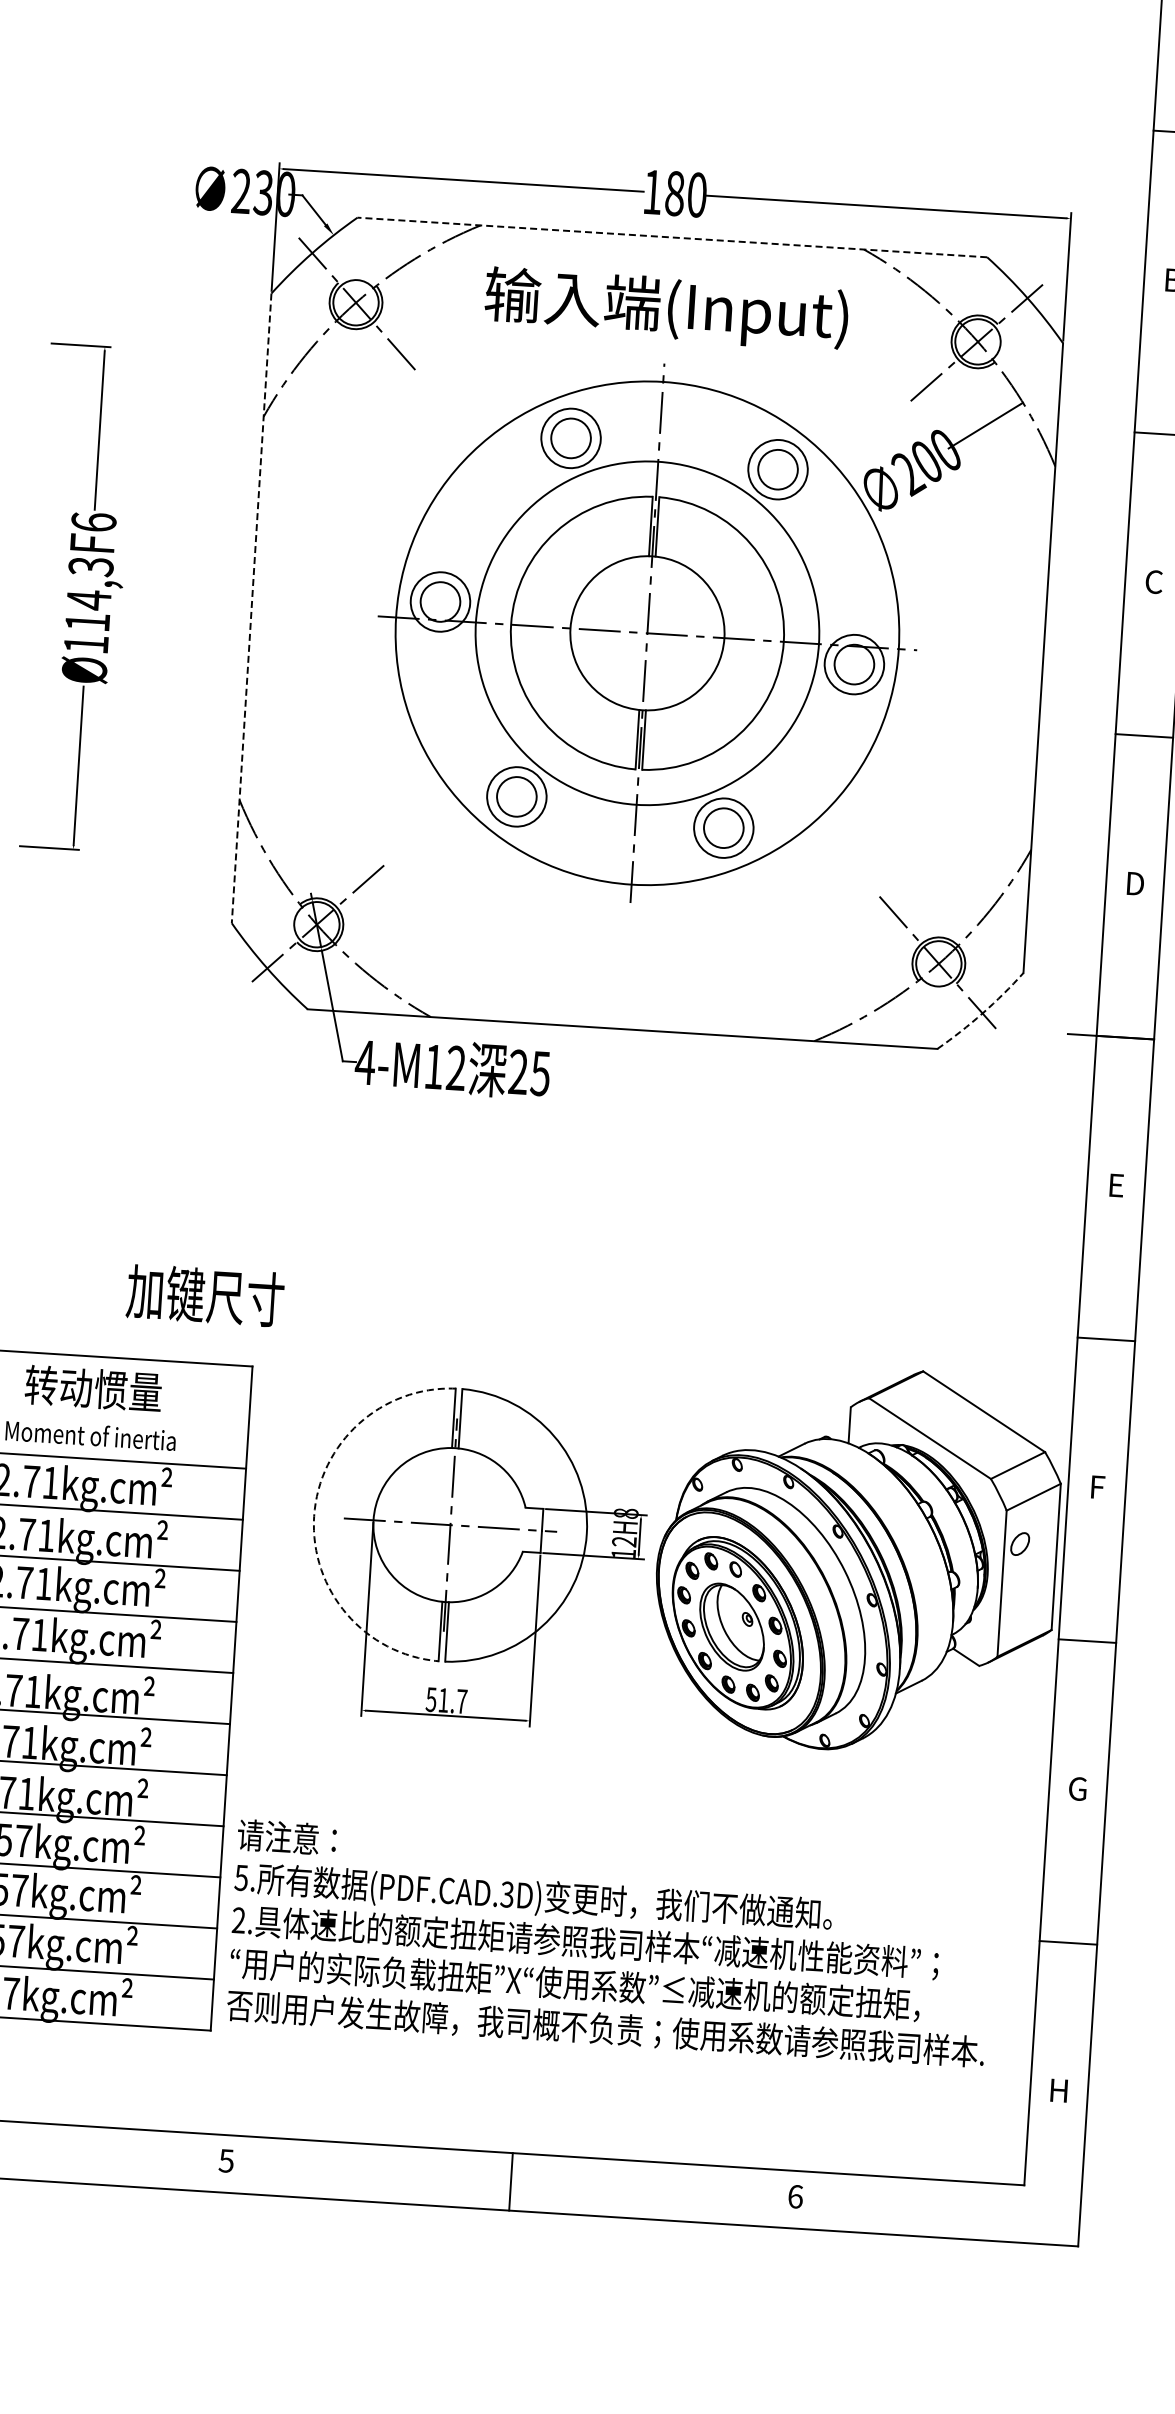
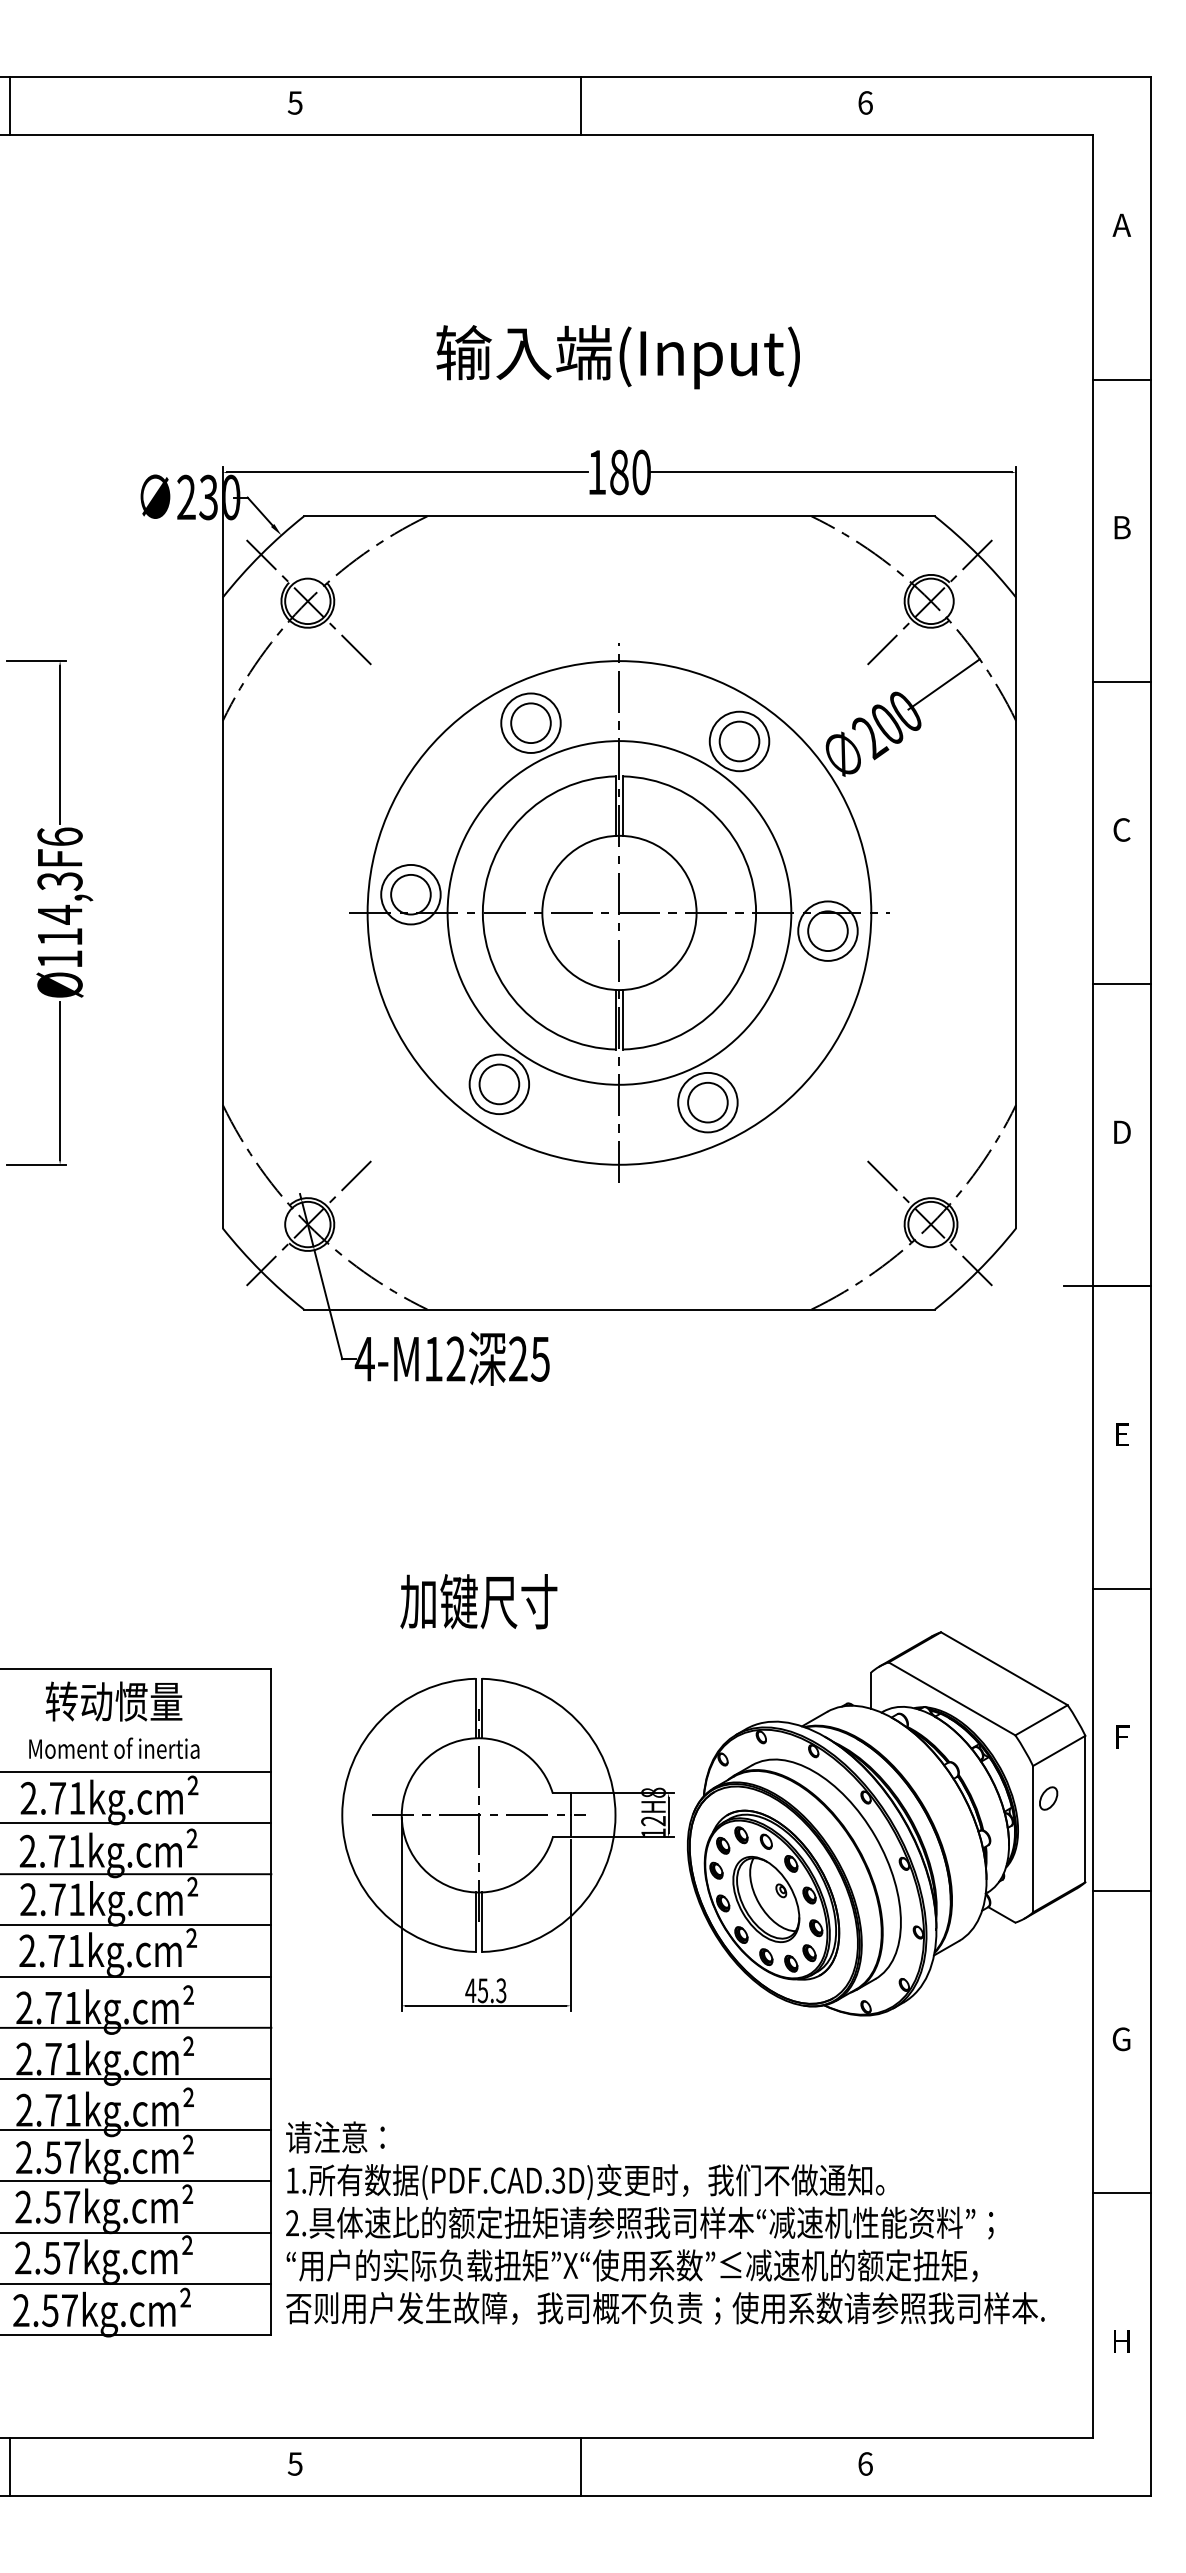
line: (671, 237) -> (618, 516), dashed -> solid
text: (665, 309) -> (617, 357), moved
line: (251, 608) -> (222, 913), dashed -> solid
arc: (982, 1013) -> (977, 1271), dashed -> solid
text: (205, 1295) -> (478, 1601), moved
arc: (314, 1516) -> (342, 1815), dashed -> solid
text: (446, 1700) -> (485, 1990), 51.7 -> 45.3
text: (240, 1877) -> (291, 2180), 5. -> 1.

